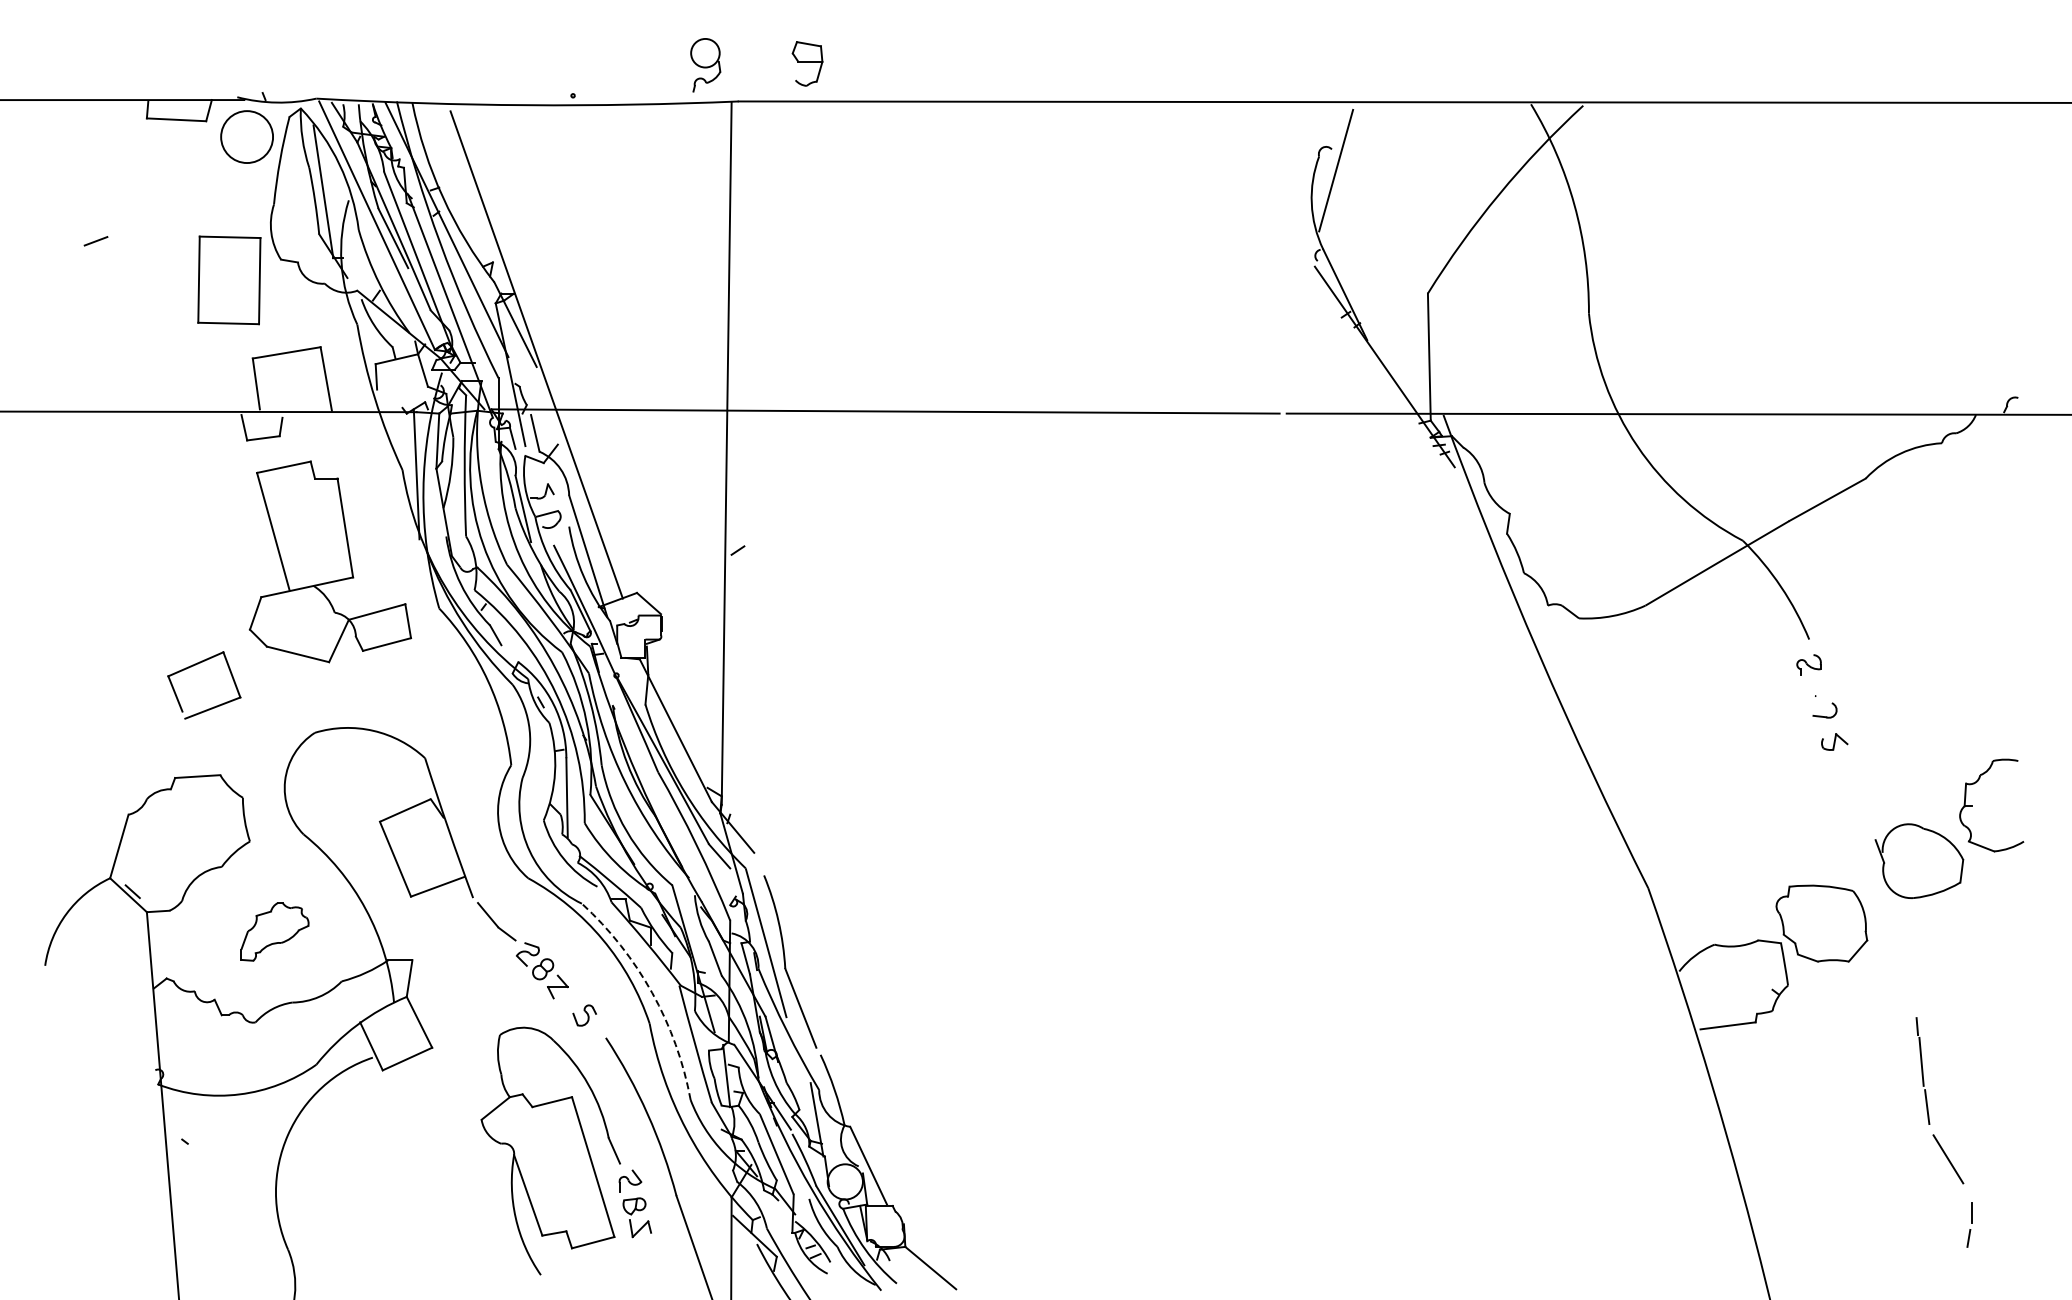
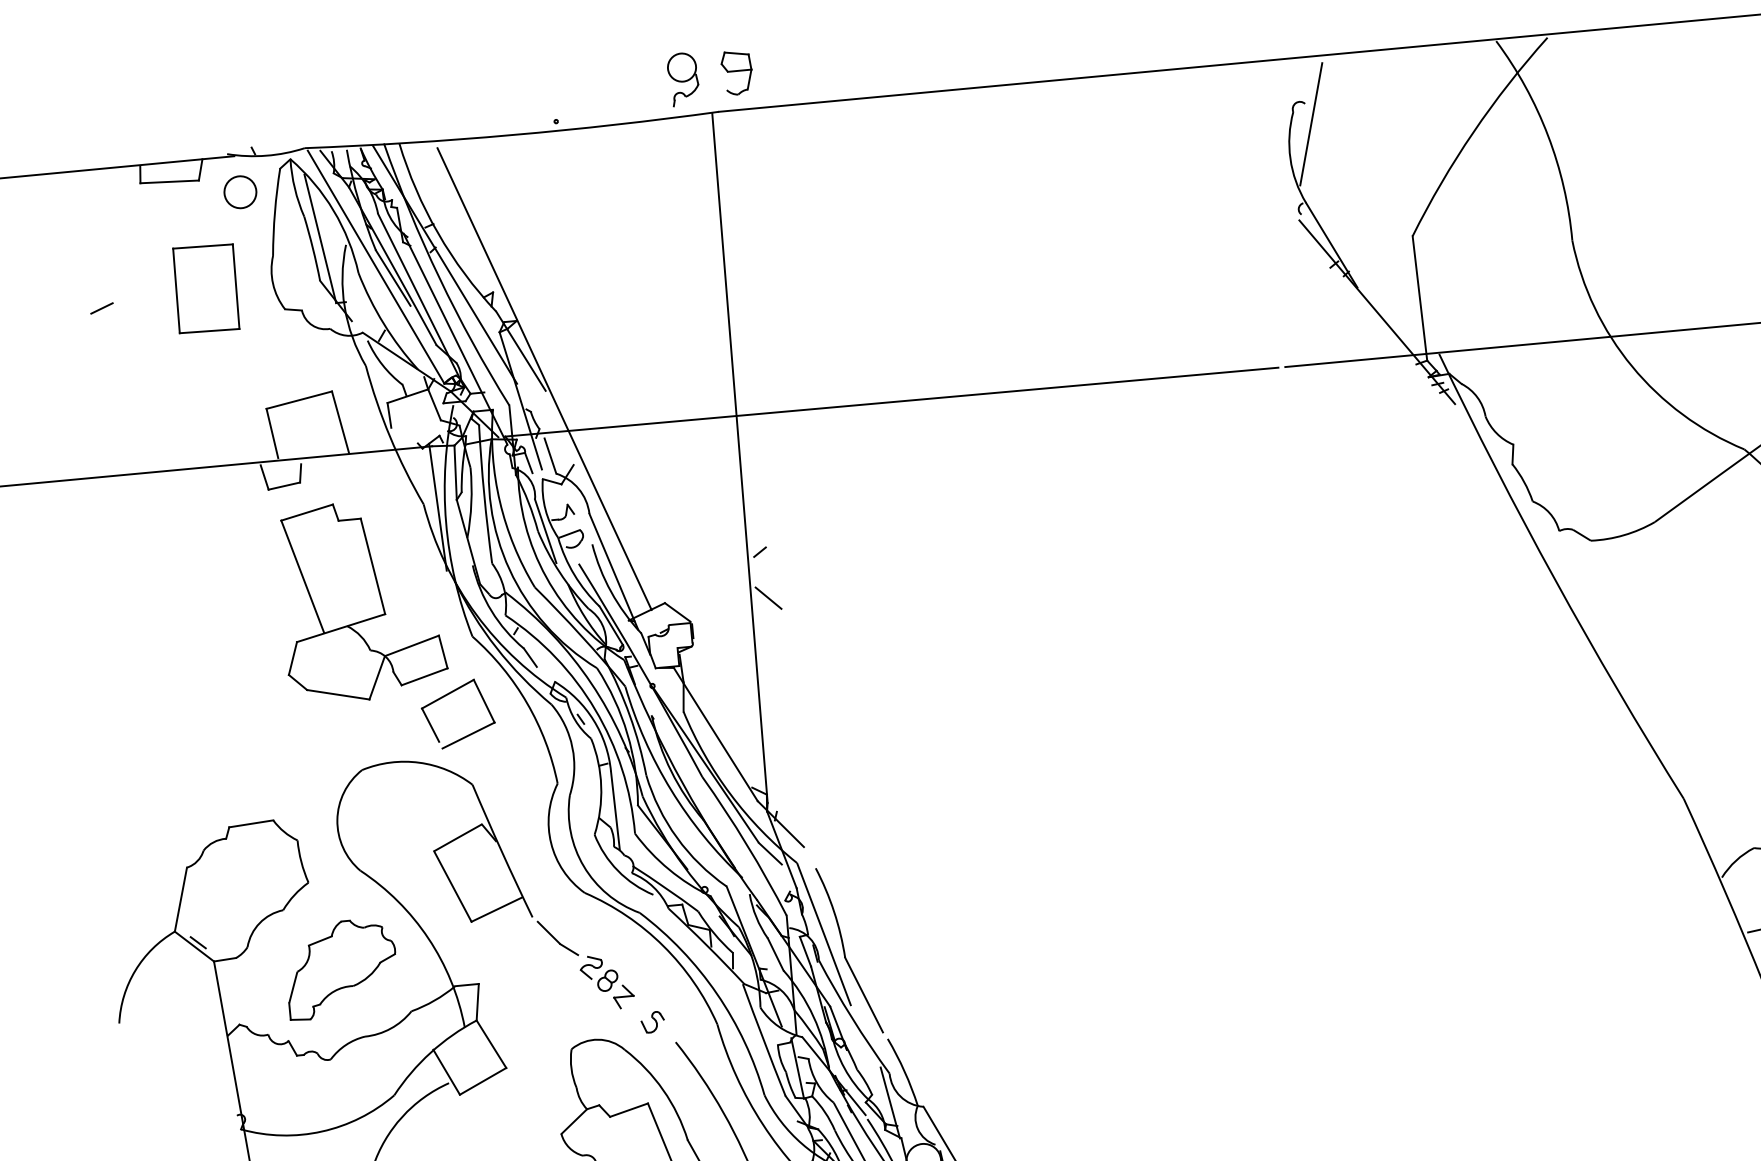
part: (807, 63) -> (736, 72), moved
circle: (246, 136) -> (239, 191), size x0.62
part: (229, 280) -> (206, 288), moved
line: (742, 597) -> (768, 597), added
part: (198, 664) -> (450, 694), moved
part: (274, 931) -> (340, 968), size x1.67
arc: (652, 993) -> (717, 994), dashed -> solid

